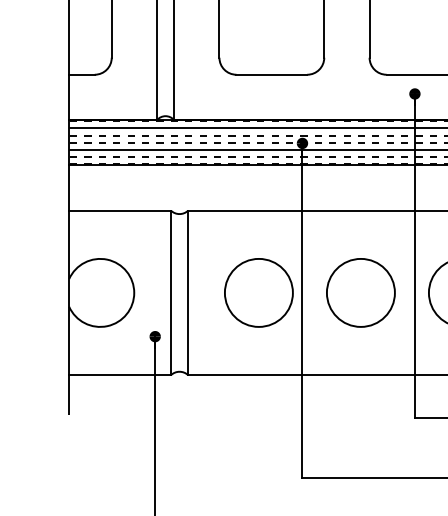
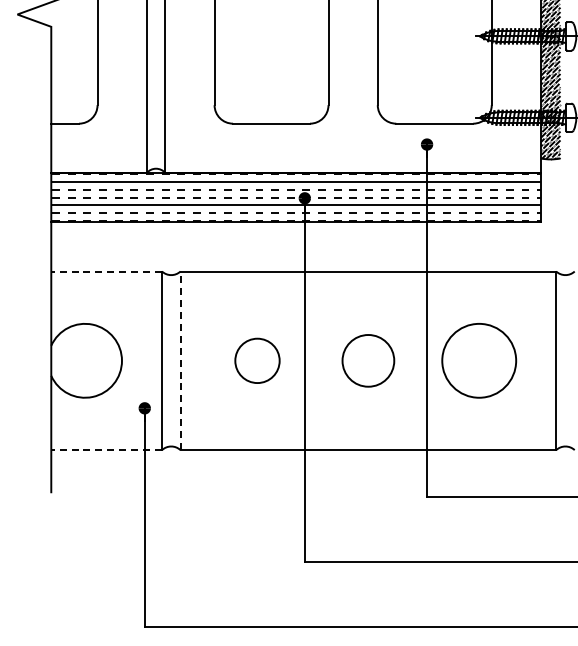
line: (119, 210) -> (106, 271), solid -> dashed
line: (188, 292) -> (180, 360), solid -> dashed
circle: (258, 292) -> (257, 360), size x0.6
circle: (361, 292) -> (368, 360), size x0.7
line: (119, 375) -> (106, 450), solid -> dashed

